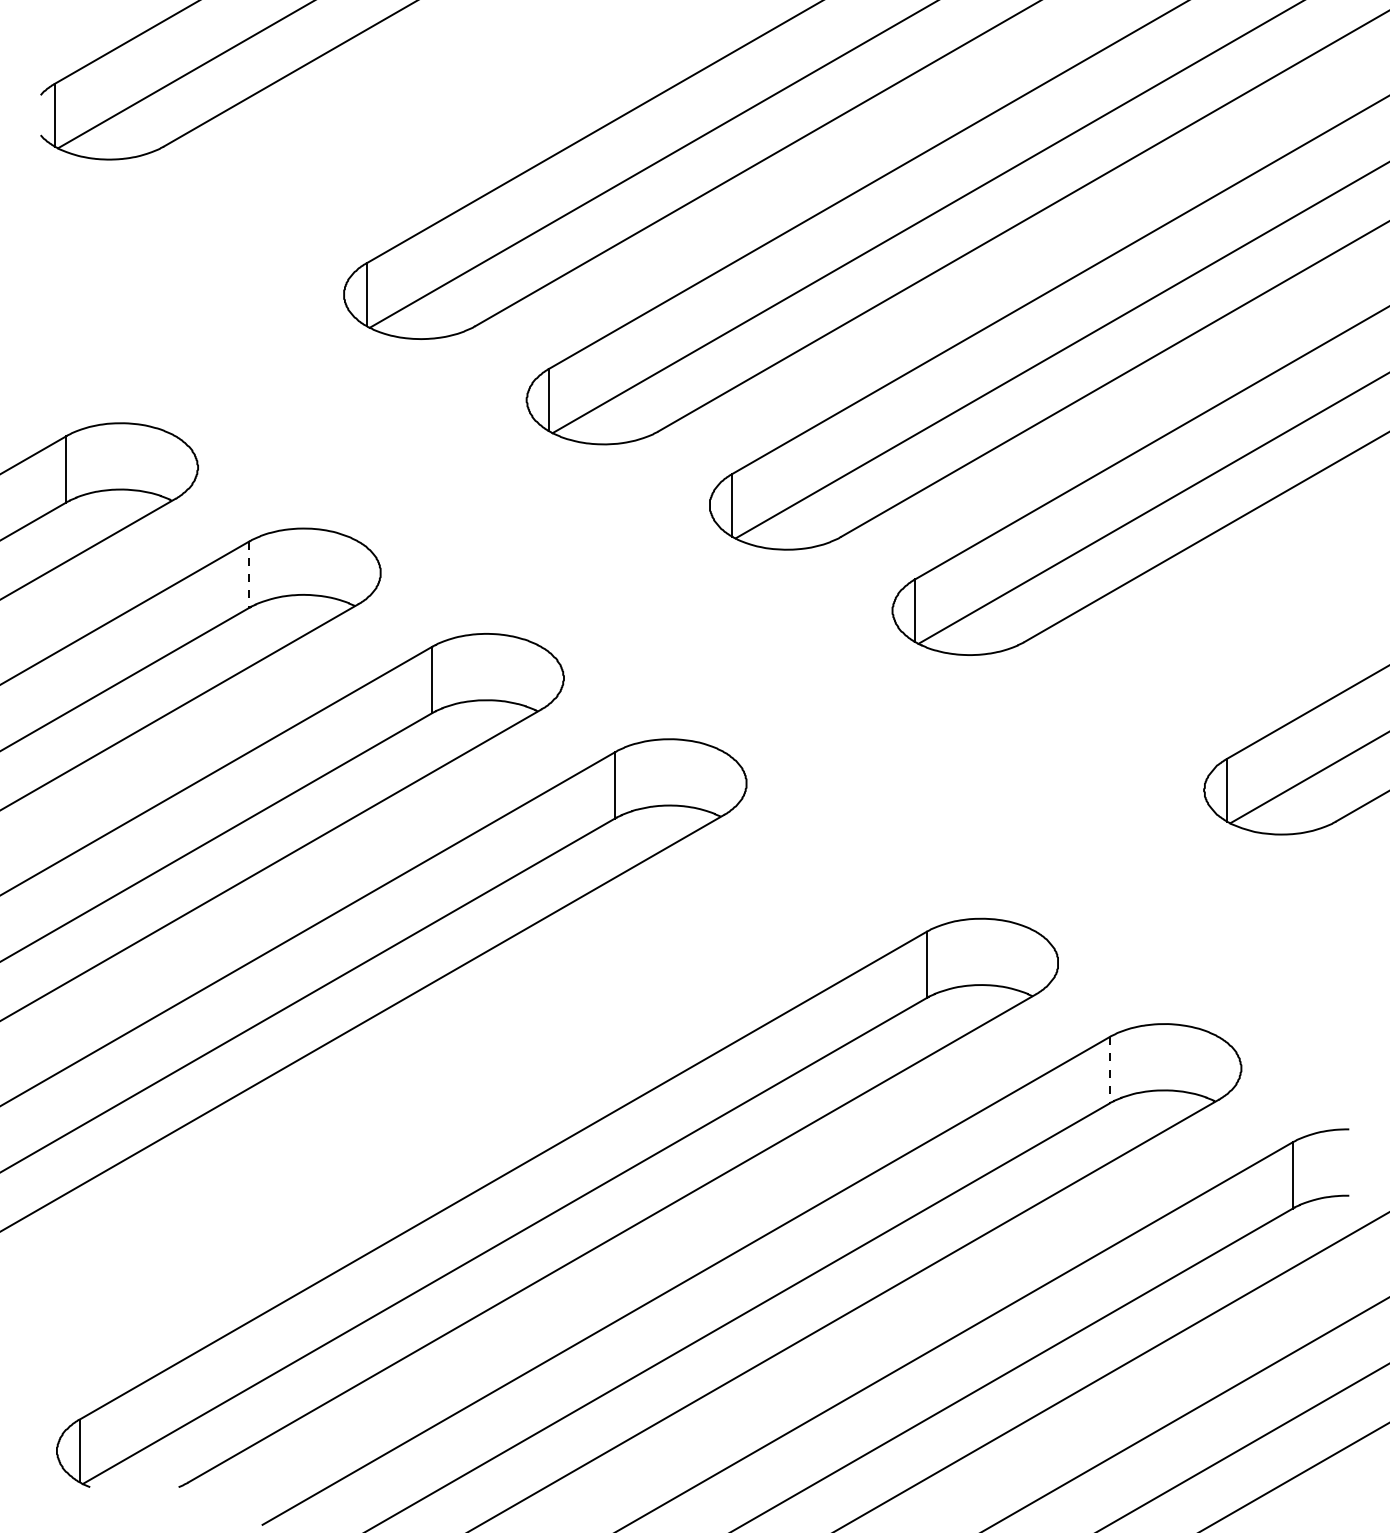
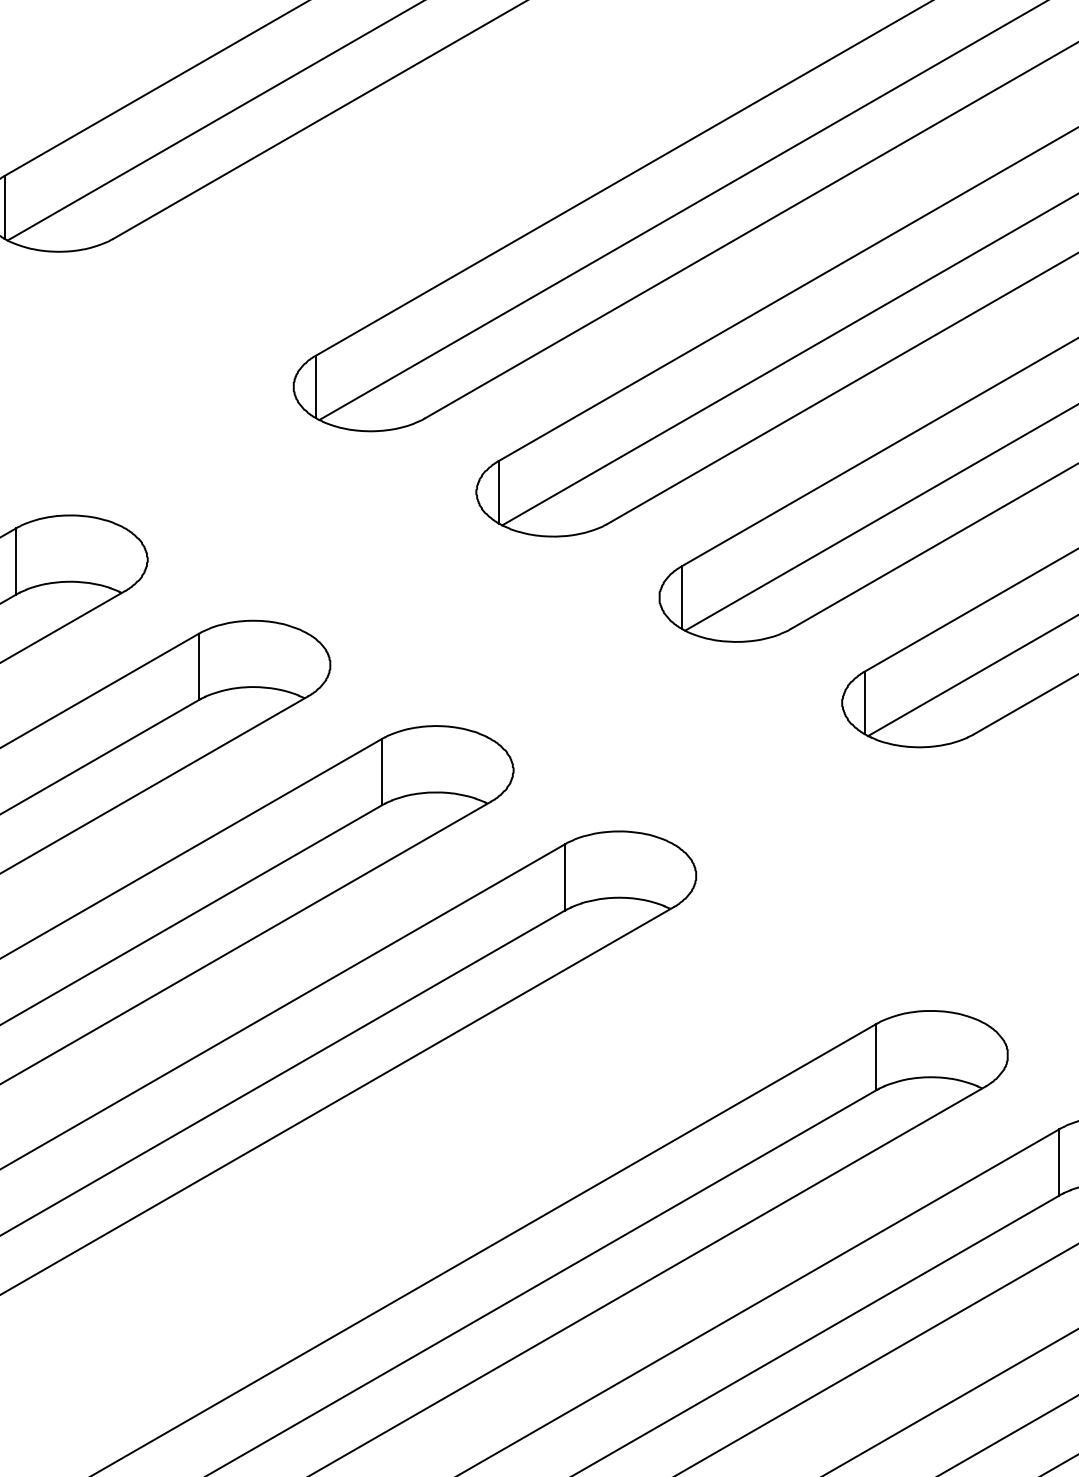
line: (249, 575) -> (199, 667), dashed -> solid
line: (1109, 1070) -> (1059, 1162), dashed -> solid

